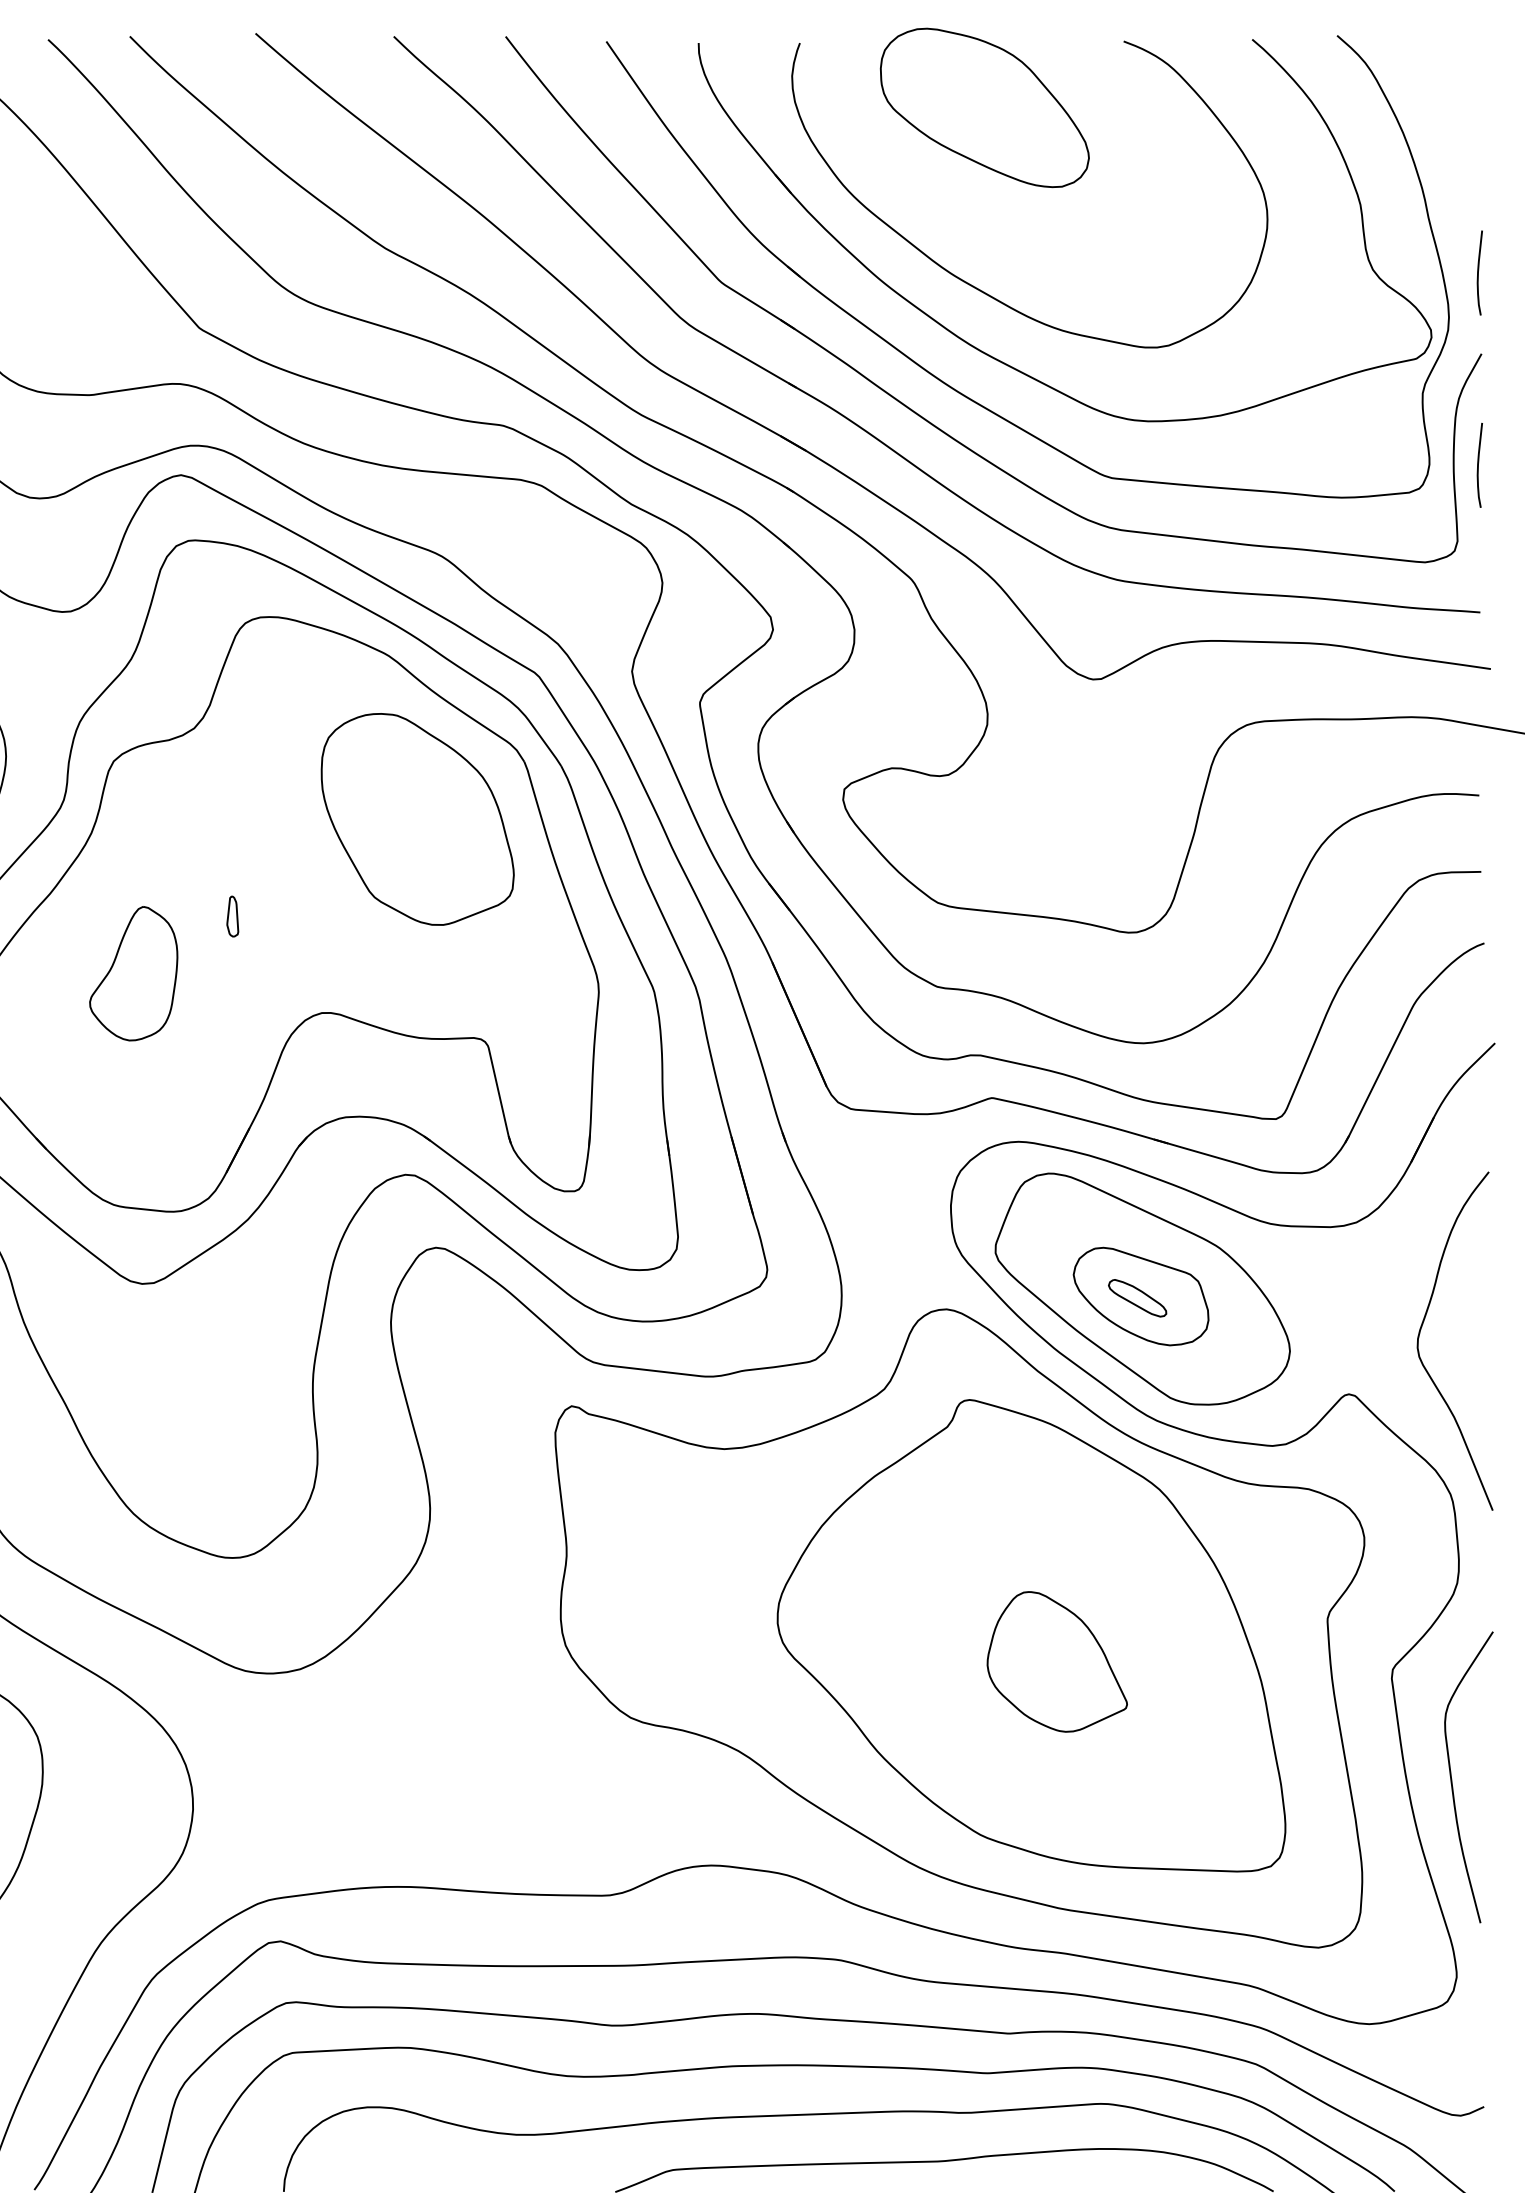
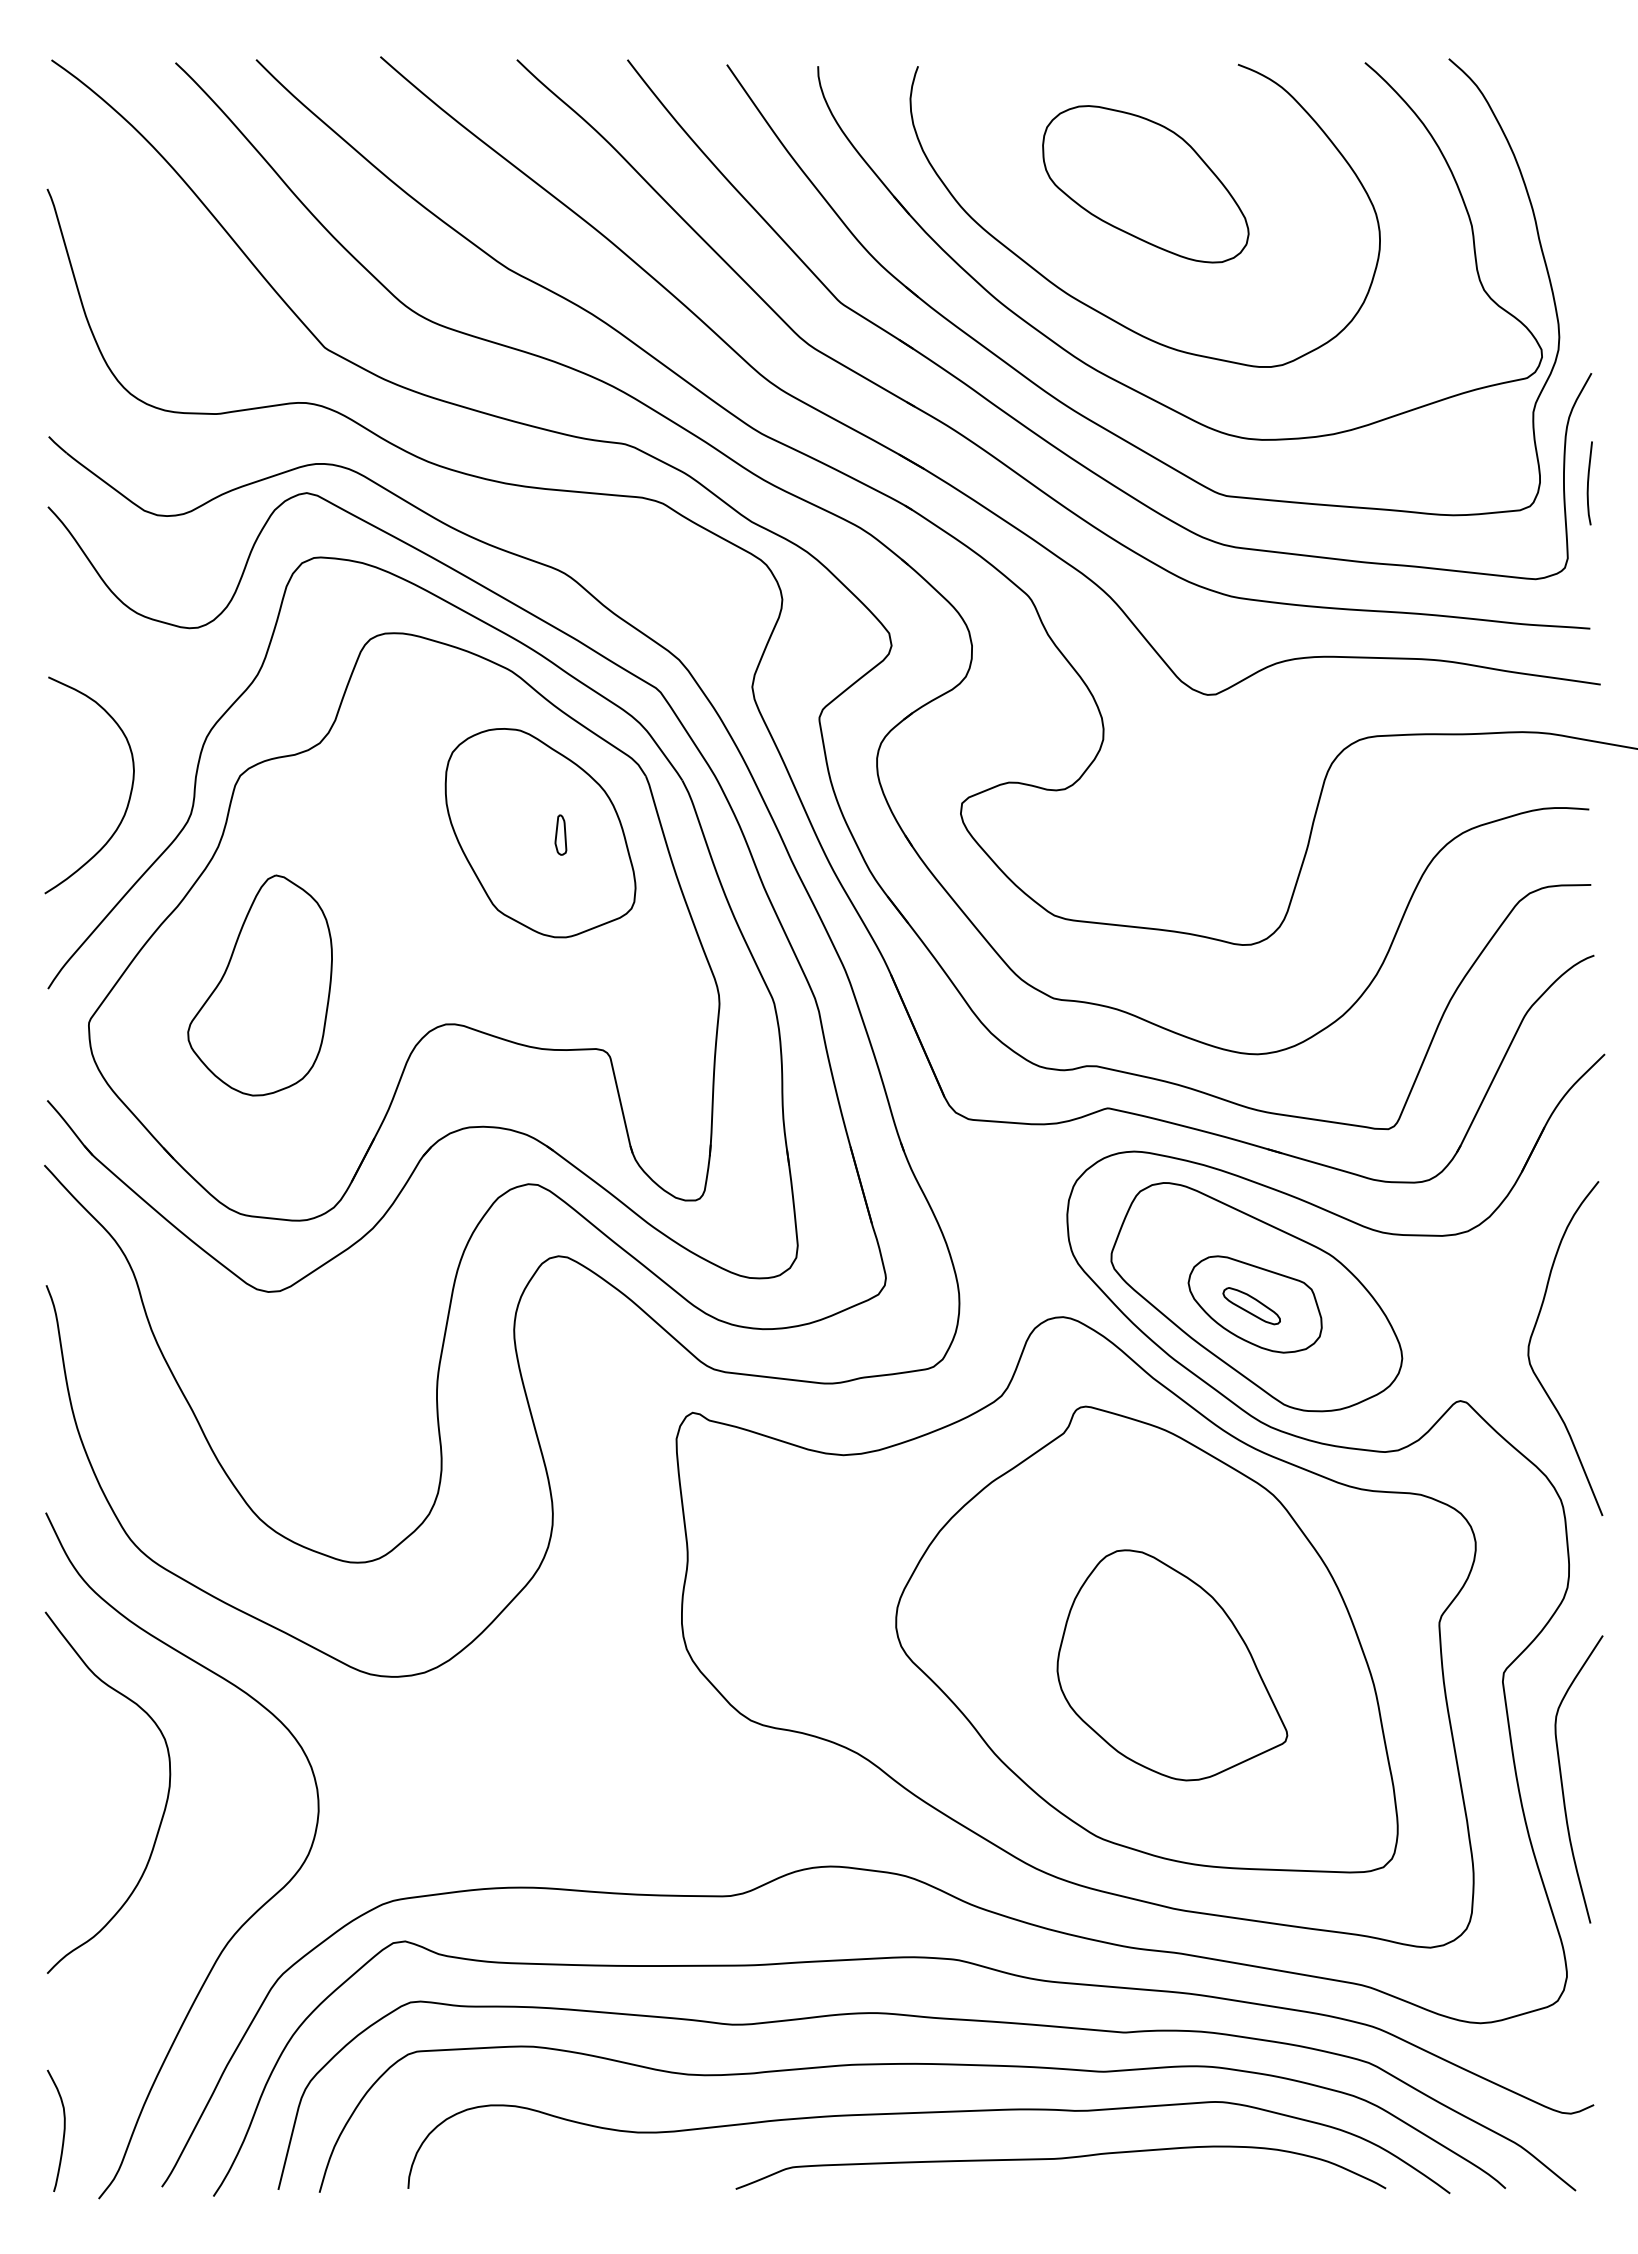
part: (984, 108) -> (1145, 184), moved
curve: (1478, 273) -> (1588, 293), removed
part: (232, 915) -> (560, 834), moved
part: (133, 973) -> (259, 985), size x1.67
part: (1057, 1662) -> (1172, 1665), size x1.67

